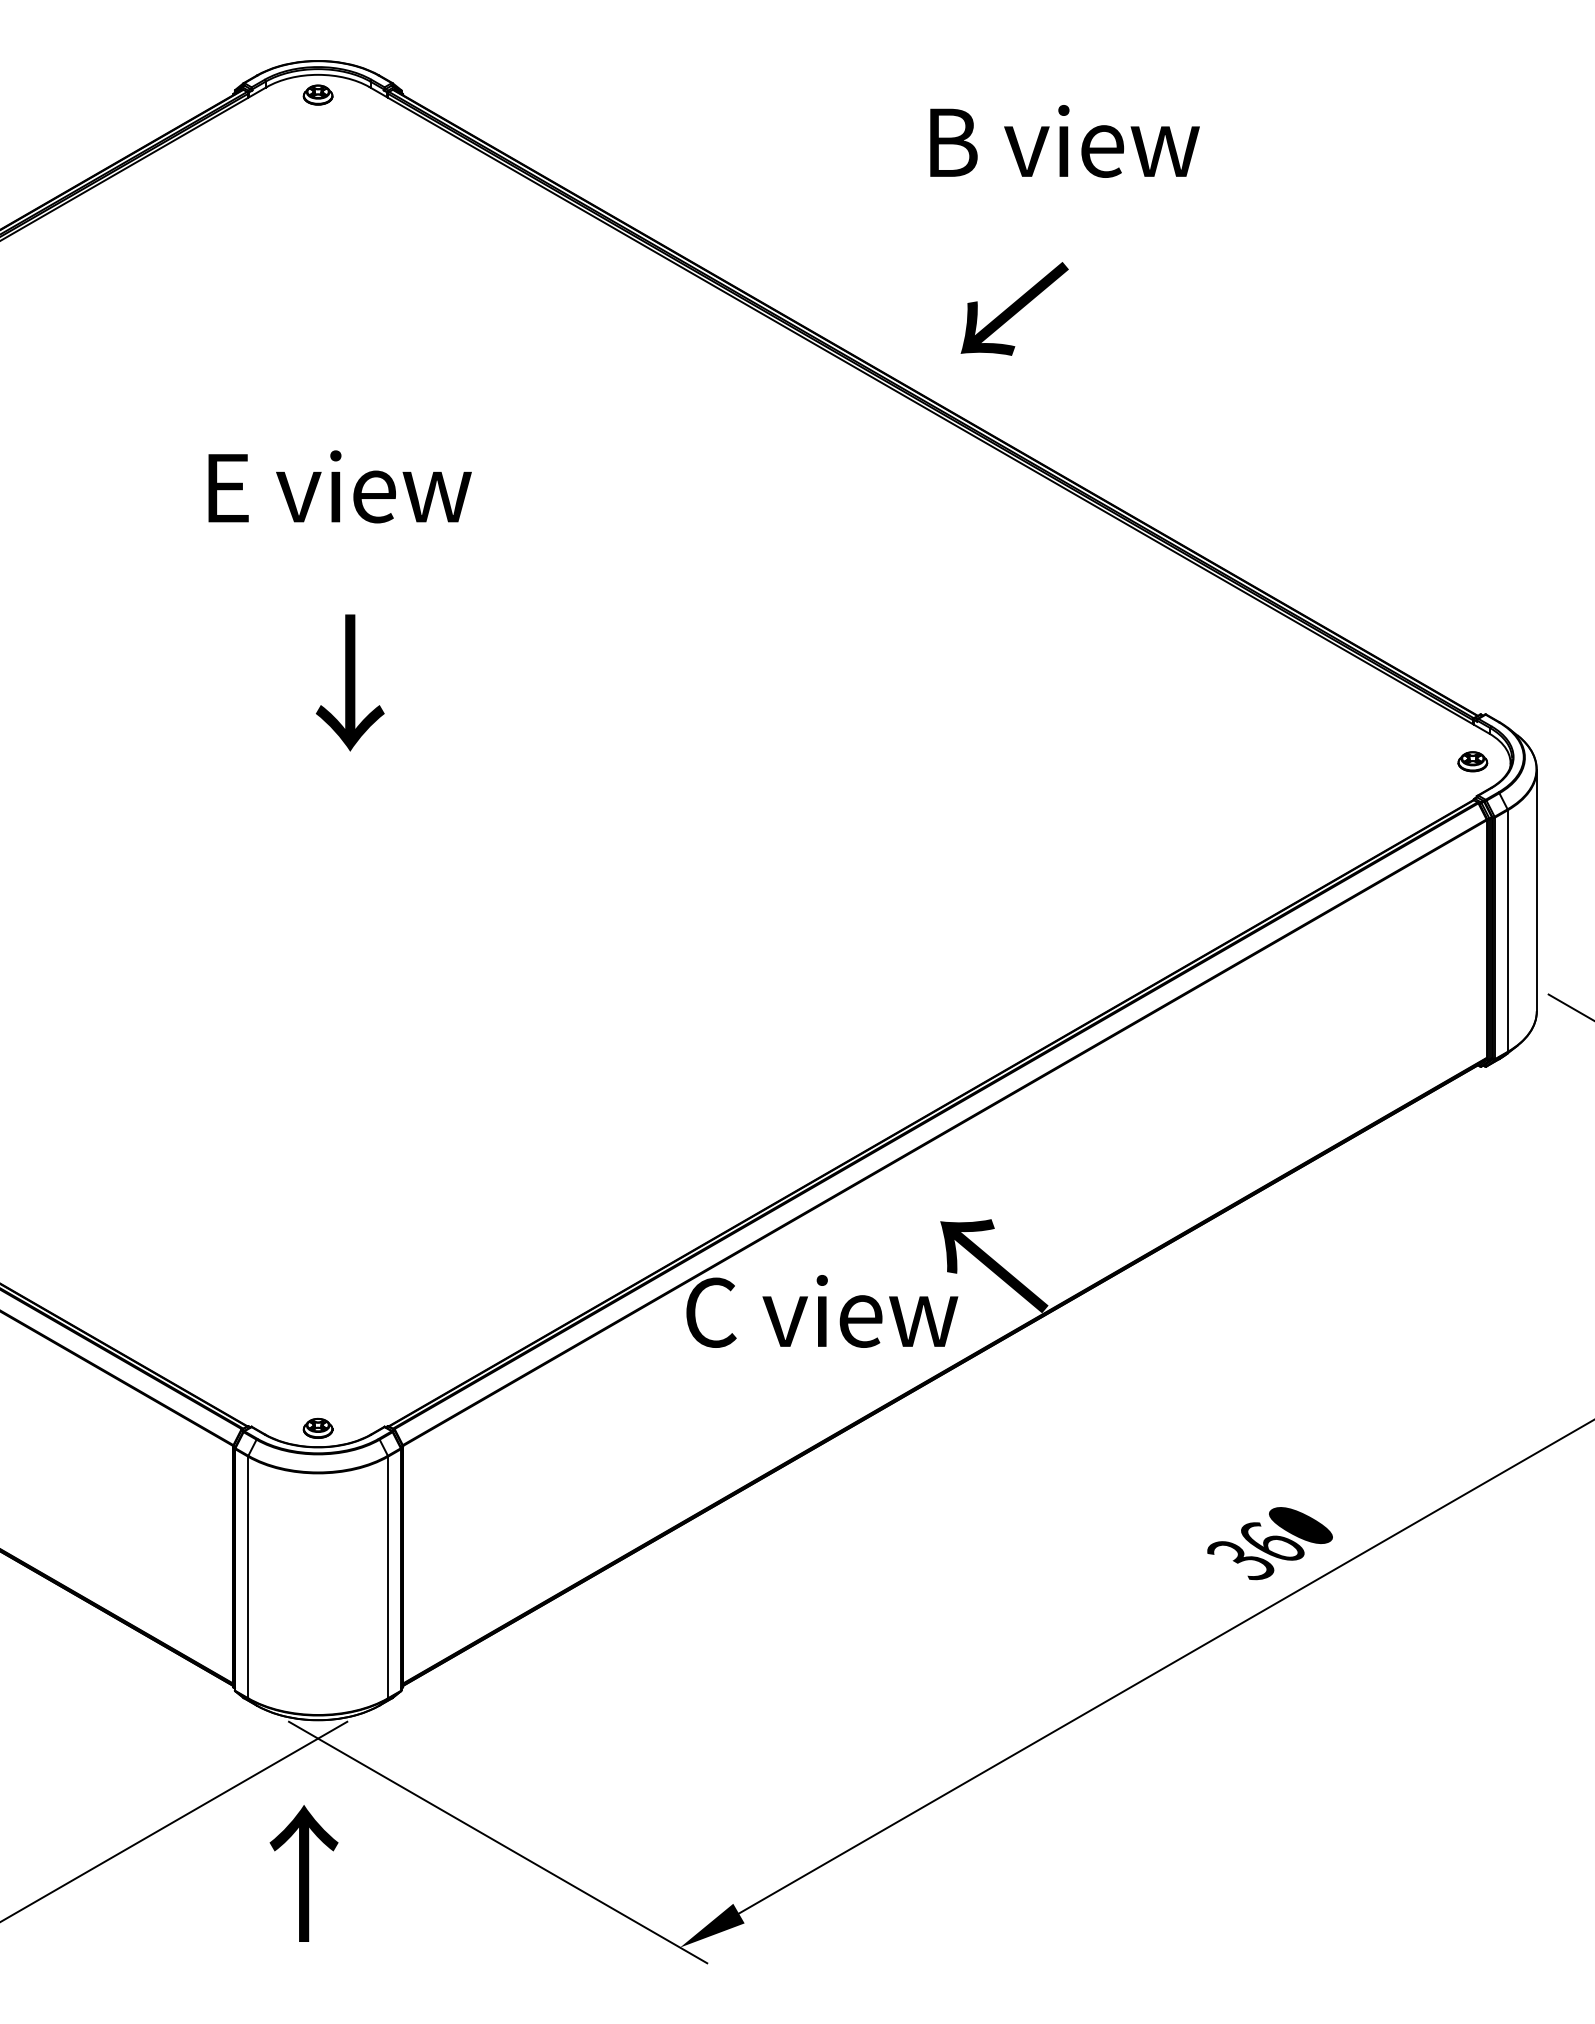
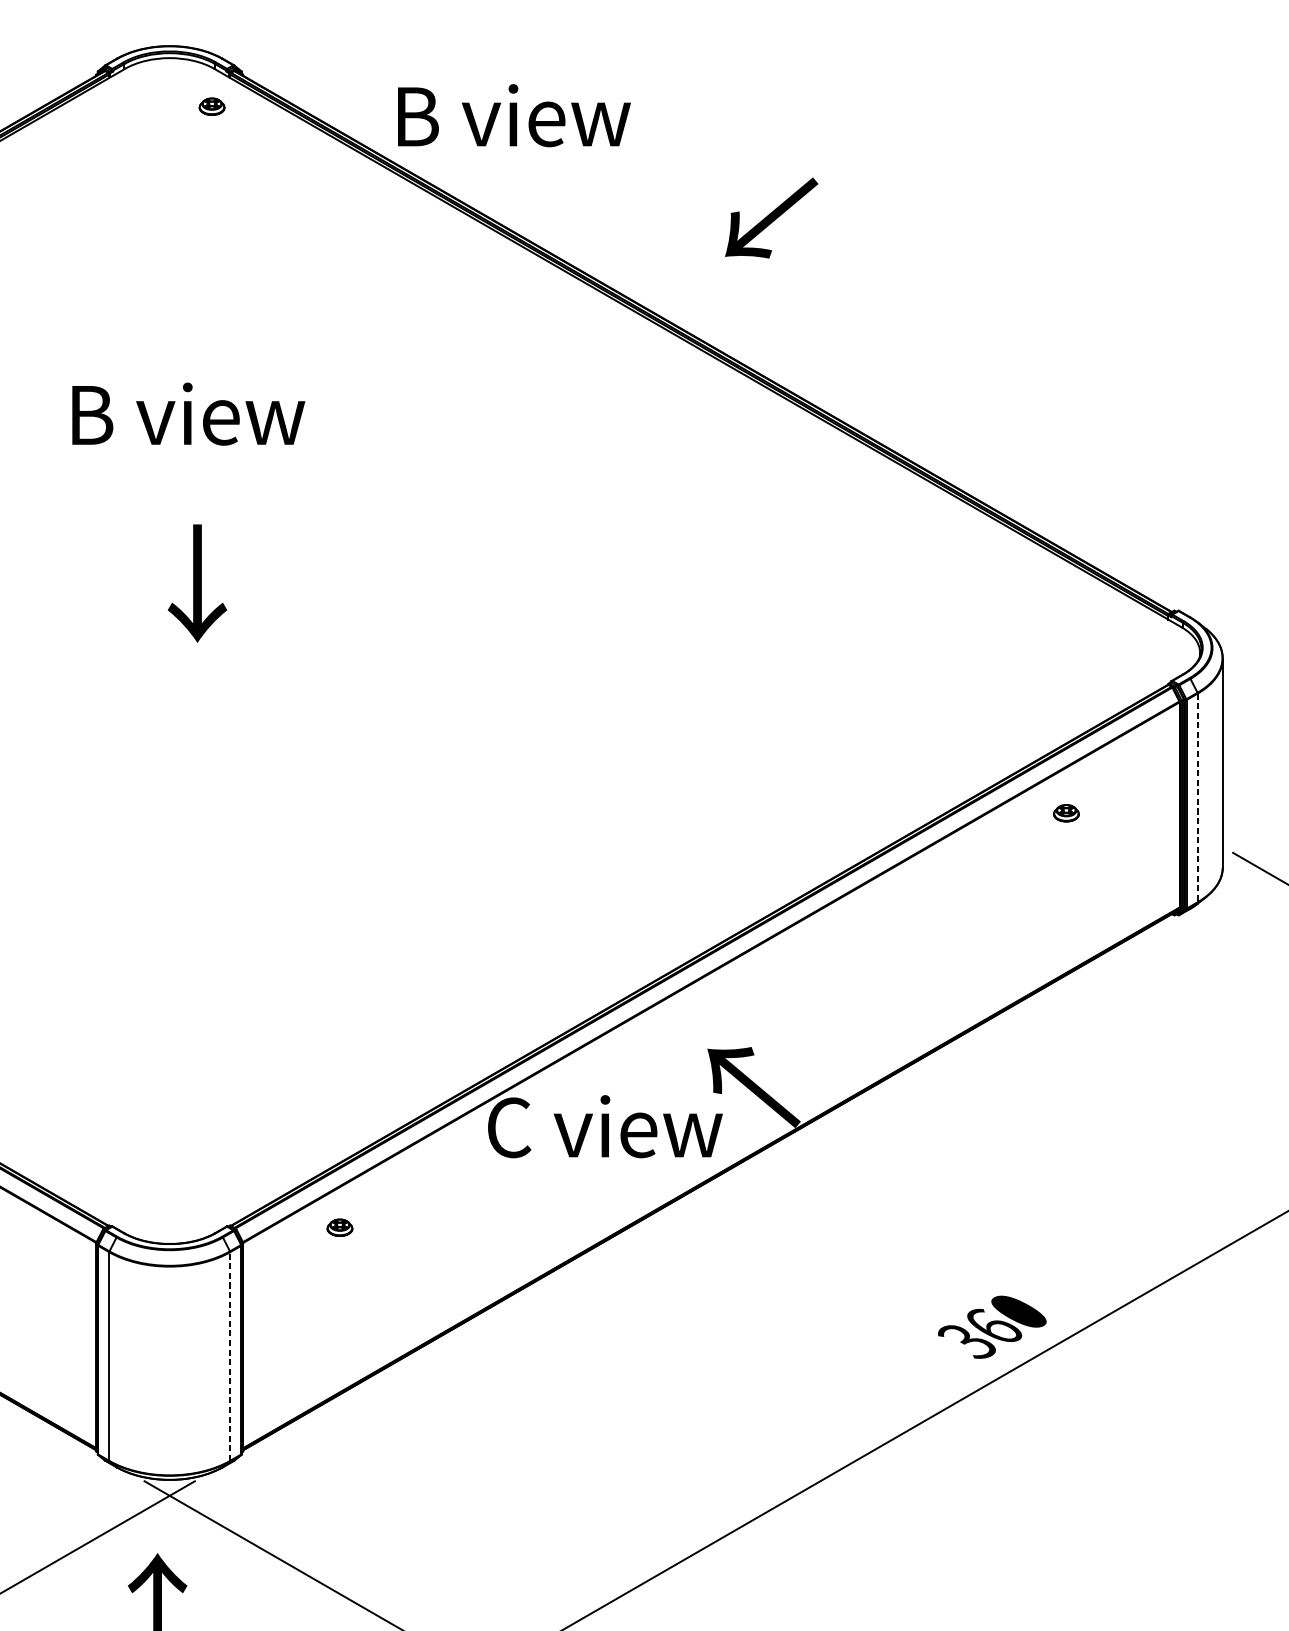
part: (317, 94) -> (211, 106), moved
text: (1064, 141) -> (513, 115), moved
text: (1014, 308) -> (771, 217), moved
text: (339, 486) -> (188, 413), E view -> B view
part: (1472, 761) -> (1066, 813), moved
line: (1507, 930) -> (1197, 797), solid -> dashed
part: (317, 1427) -> (339, 1226), moved
line: (388, 1577) -> (230, 1356), solid -> dashed

